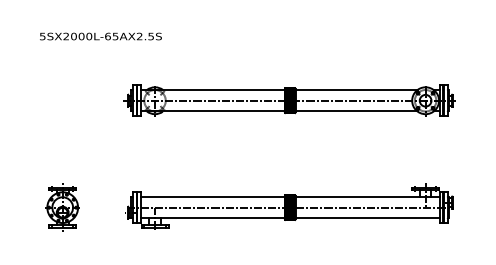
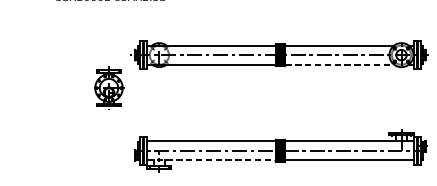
line: (356, 111) -> (339, 64), solid -> dashed
part: (62, 207) -> (108, 88), moved
line: (212, 218) -> (210, 160), solid -> dashed

